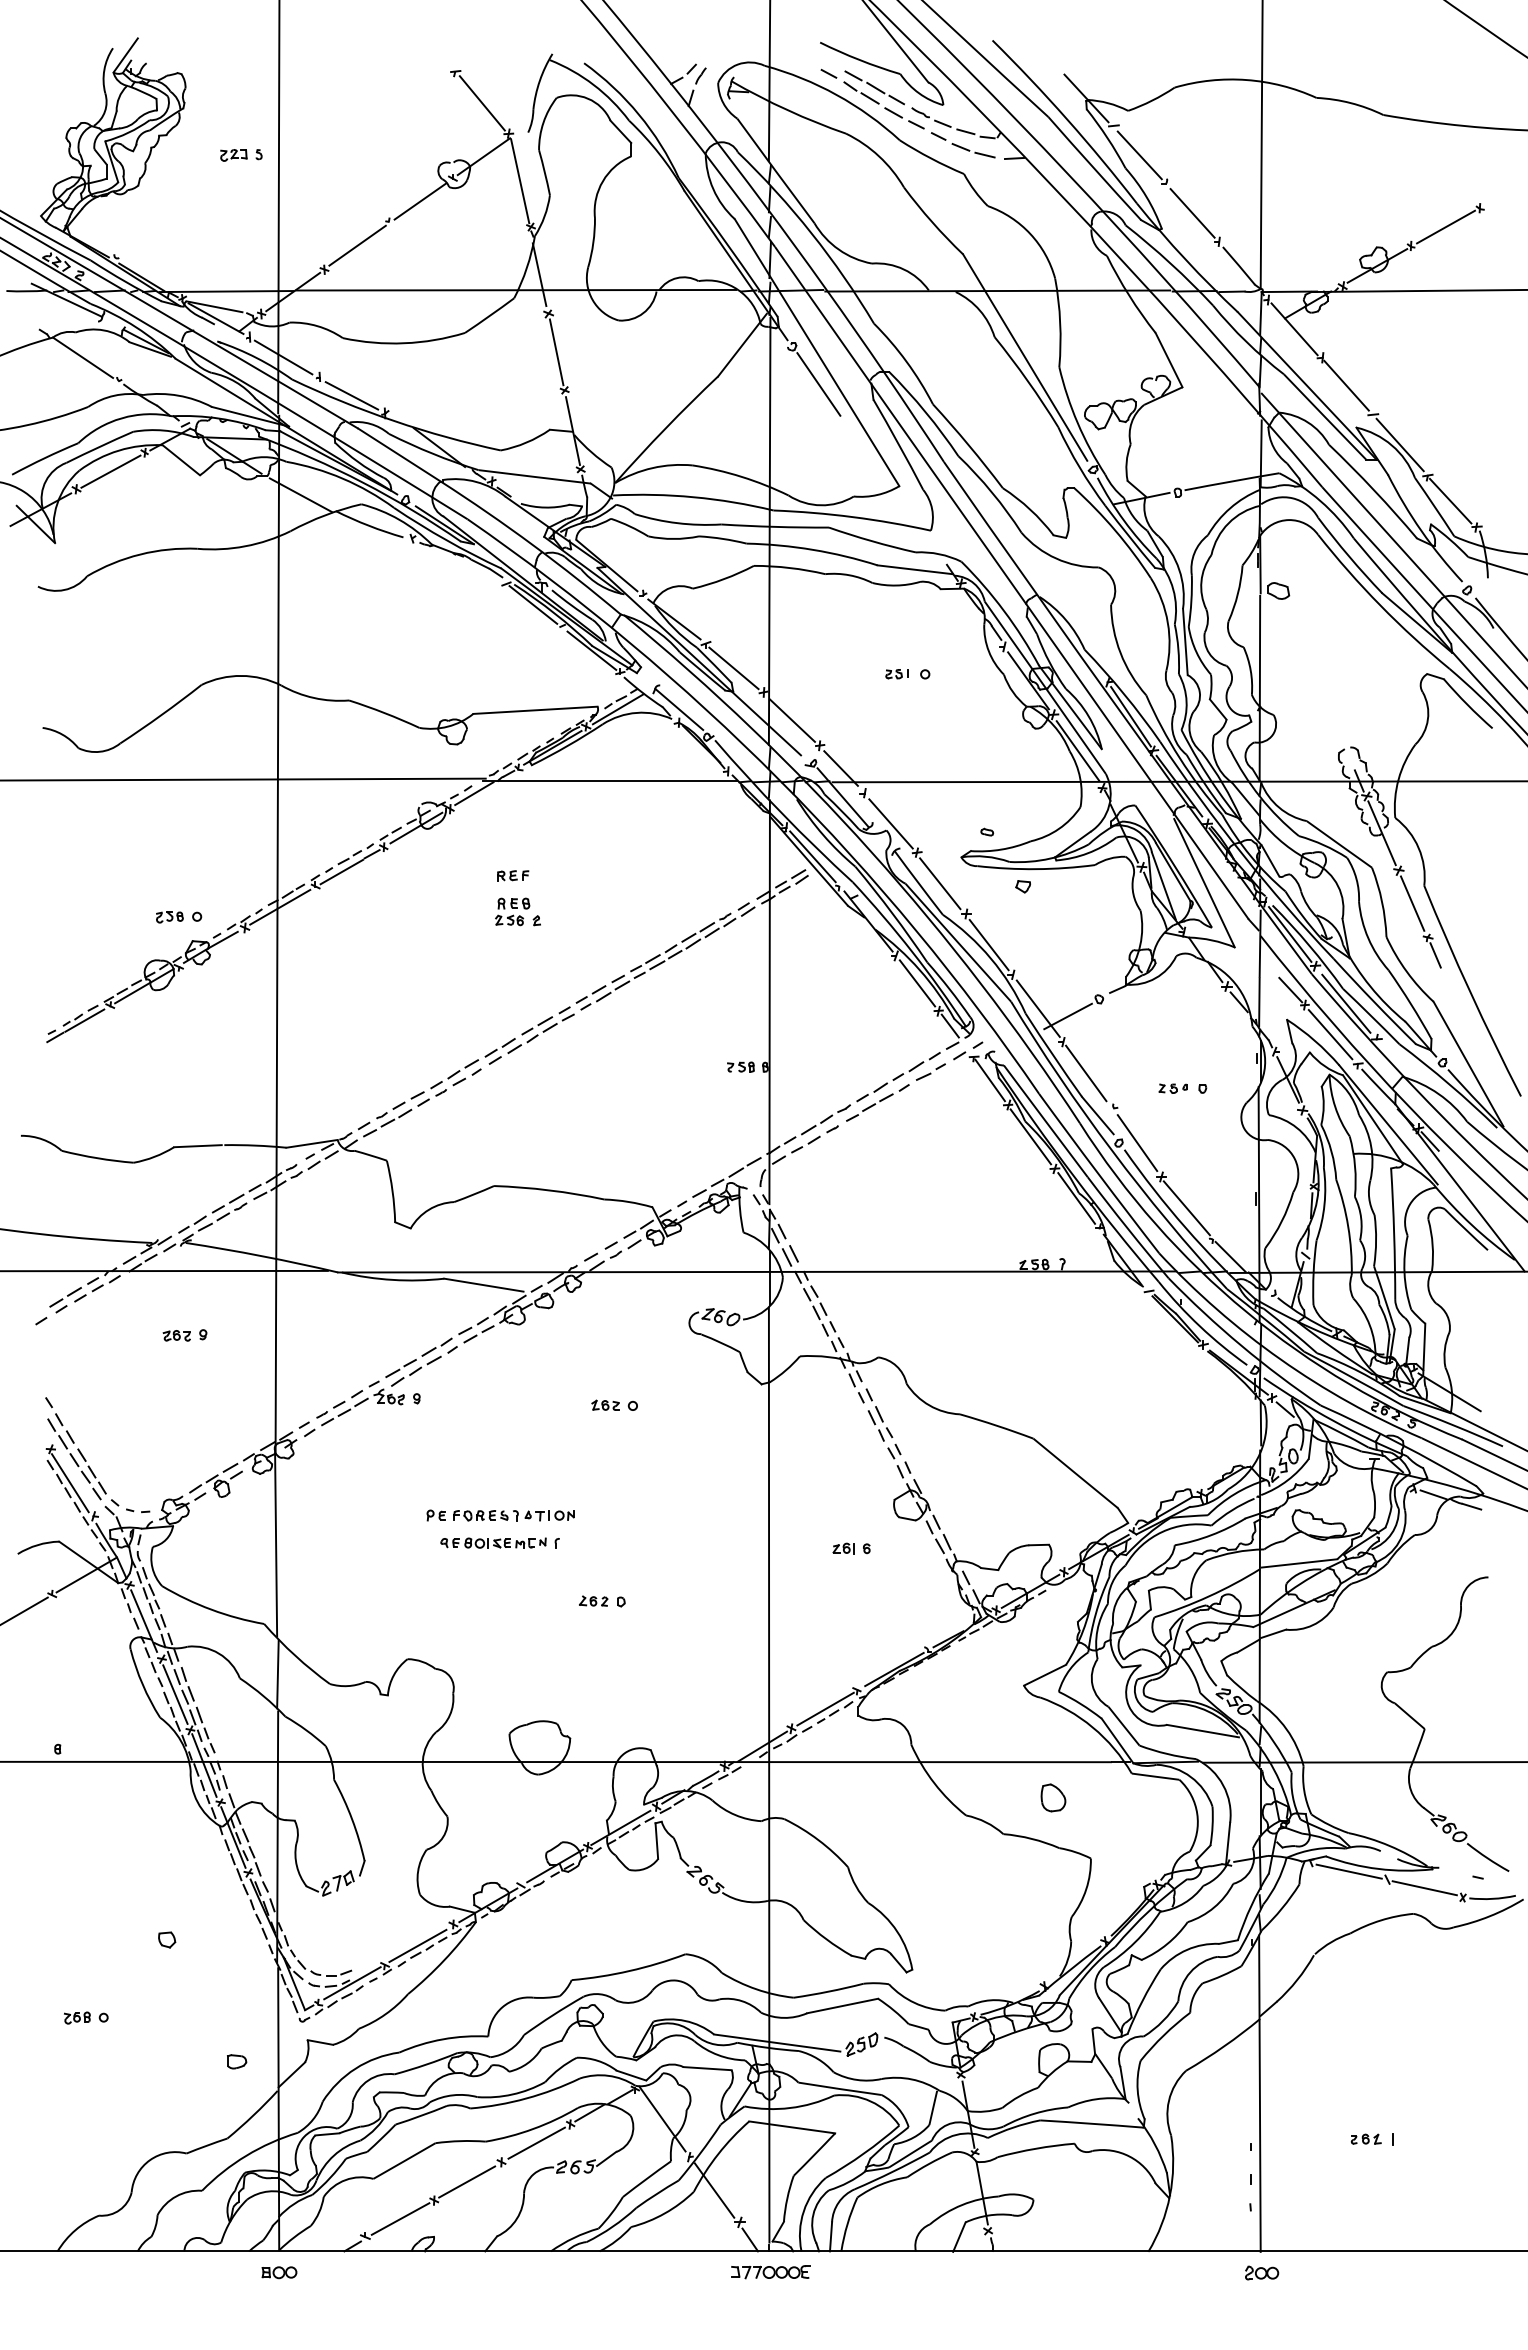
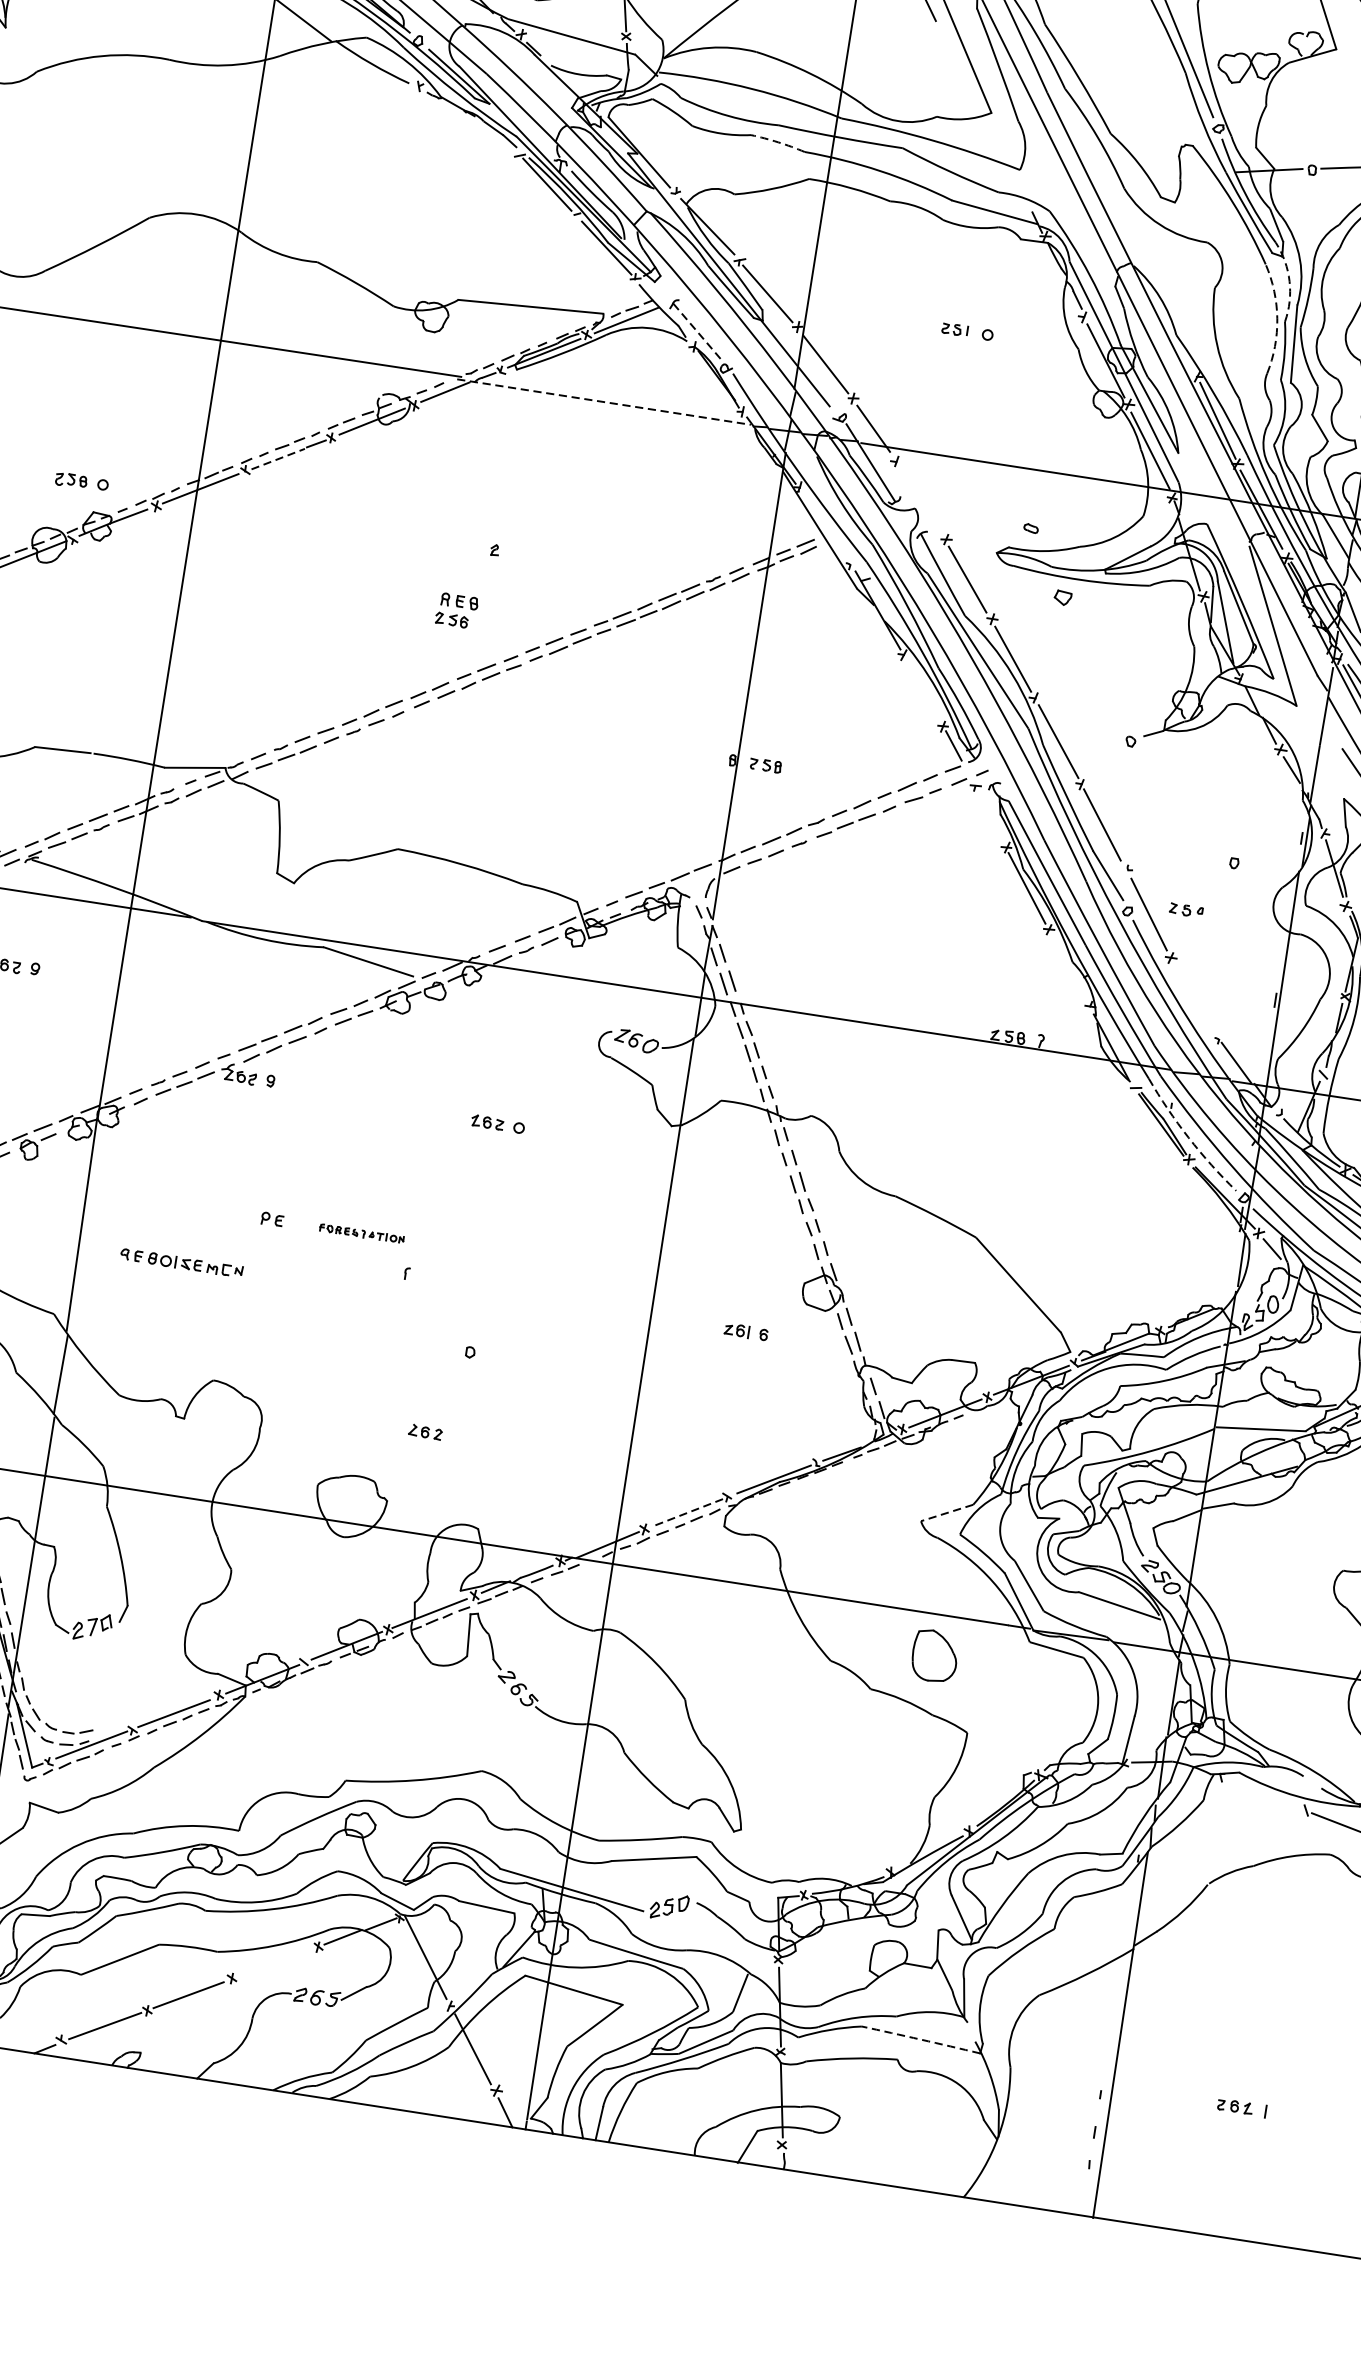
arc: (723, 538) -> (778, 141), solid -> dashed
arc: (1173, 589) -> (1289, 281), solid -> dashed
arc: (1167, 622) -> (1276, 318), solid -> dashed
line: (679, 709) -> (697, 331), solid -> dashed
line: (610, 781) -> (604, 402), solid -> dashed
line: (890, 823) -> (920, 501), removed
line: (812, 856) -> (824, 525), removed
line: (342, 871) -> (279, 458), solid -> dashed
part: (513, 875) -> (475, 493), removed
part: (512, 911) -> (456, 610), moved
line: (917, 983) -> (923, 690), removed
line: (1067, 1016) -> (1090, 755), removed
part: (740, 1066) -> (765, 764), moved
line: (989, 1080) -> (989, 815), removed
part: (1172, 1088) -> (1185, 910), moved
line: (1076, 1198) -> (1068, 967), removed
line: (1186, 1208) -> (1194, 998), removed
arc: (1200, 1326) -> (1189, 1137), solid -> dashed
part: (513, 1515) -> (361, 1233), size x0.6
part: (493, 1542) -> (181, 1262), moved
part: (593, 1600) -> (425, 1431), moved
line: (1044, 1675) -> (946, 1513), solid -> dashed
line: (825, 1709) -> (687, 1513), solid -> dashed
part: (1053, 1797) -> (935, 1655), size x1.6
line: (1348, 1871) -> (1262, 1794), removed
arc: (1091, 2123) -> (920, 2039), solid -> dashed
line: (536, 2142) -> (275, 1961), removed
part: (770, 2272) -> (523, 2154), removed
part: (1262, 2272) -> (1091, 2242), removed

